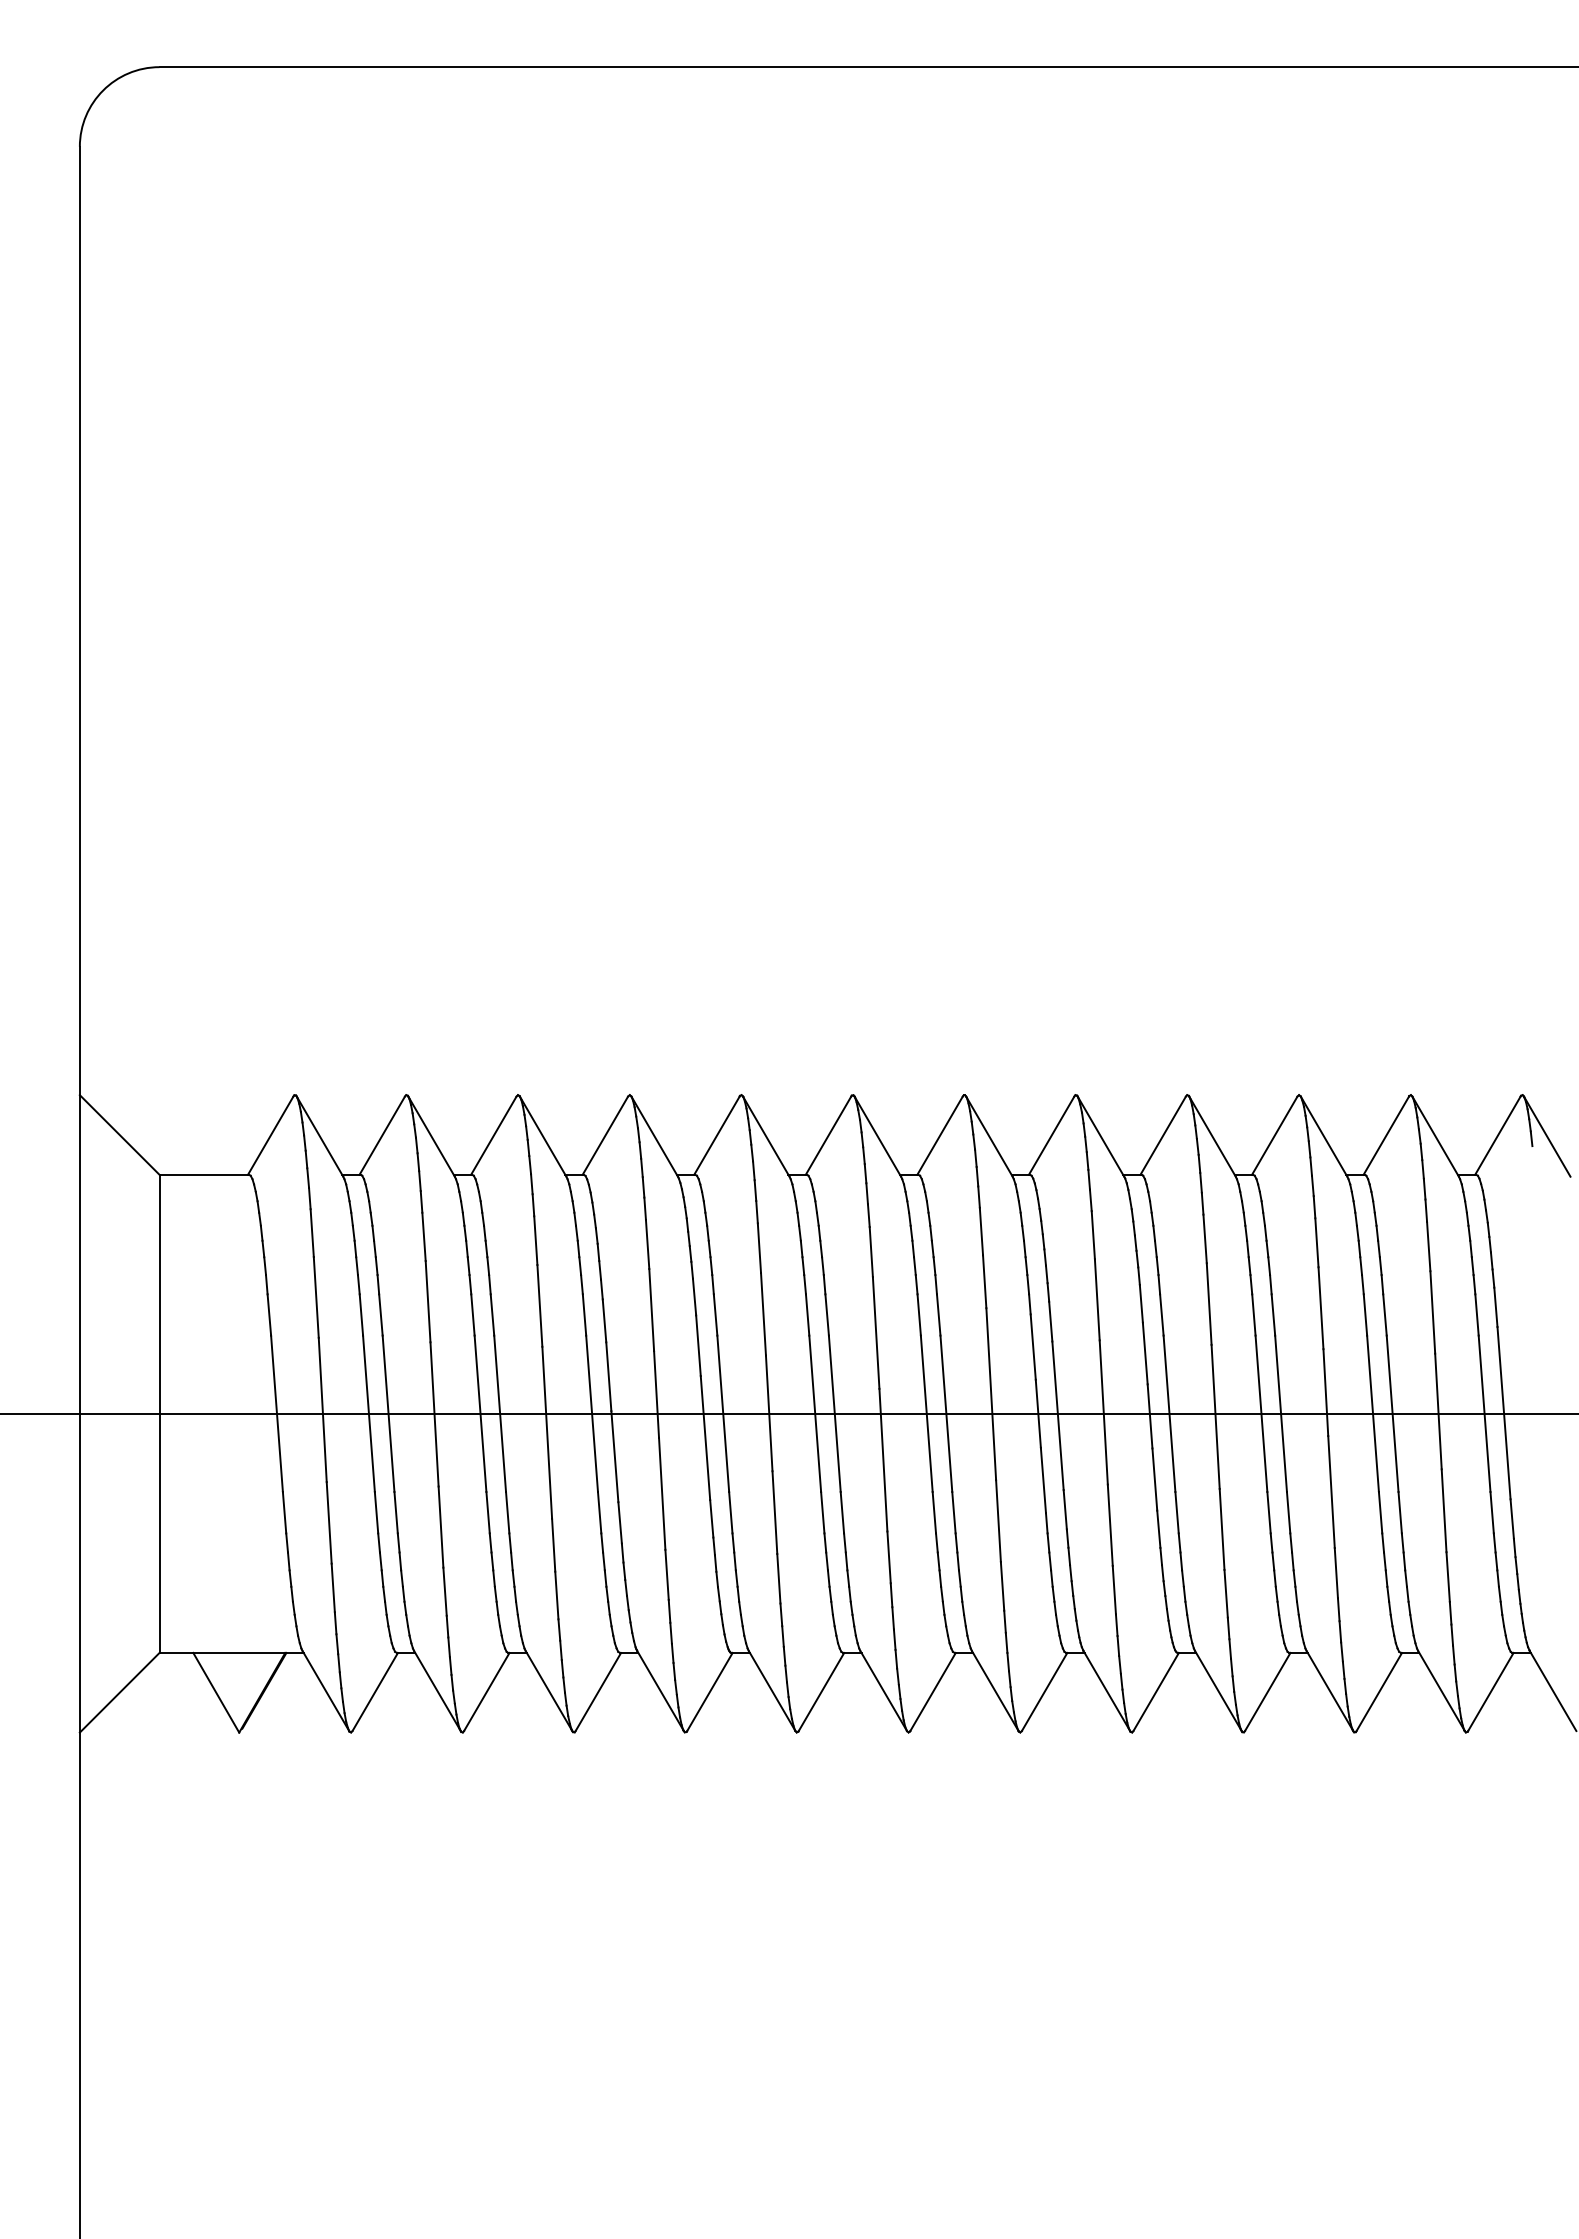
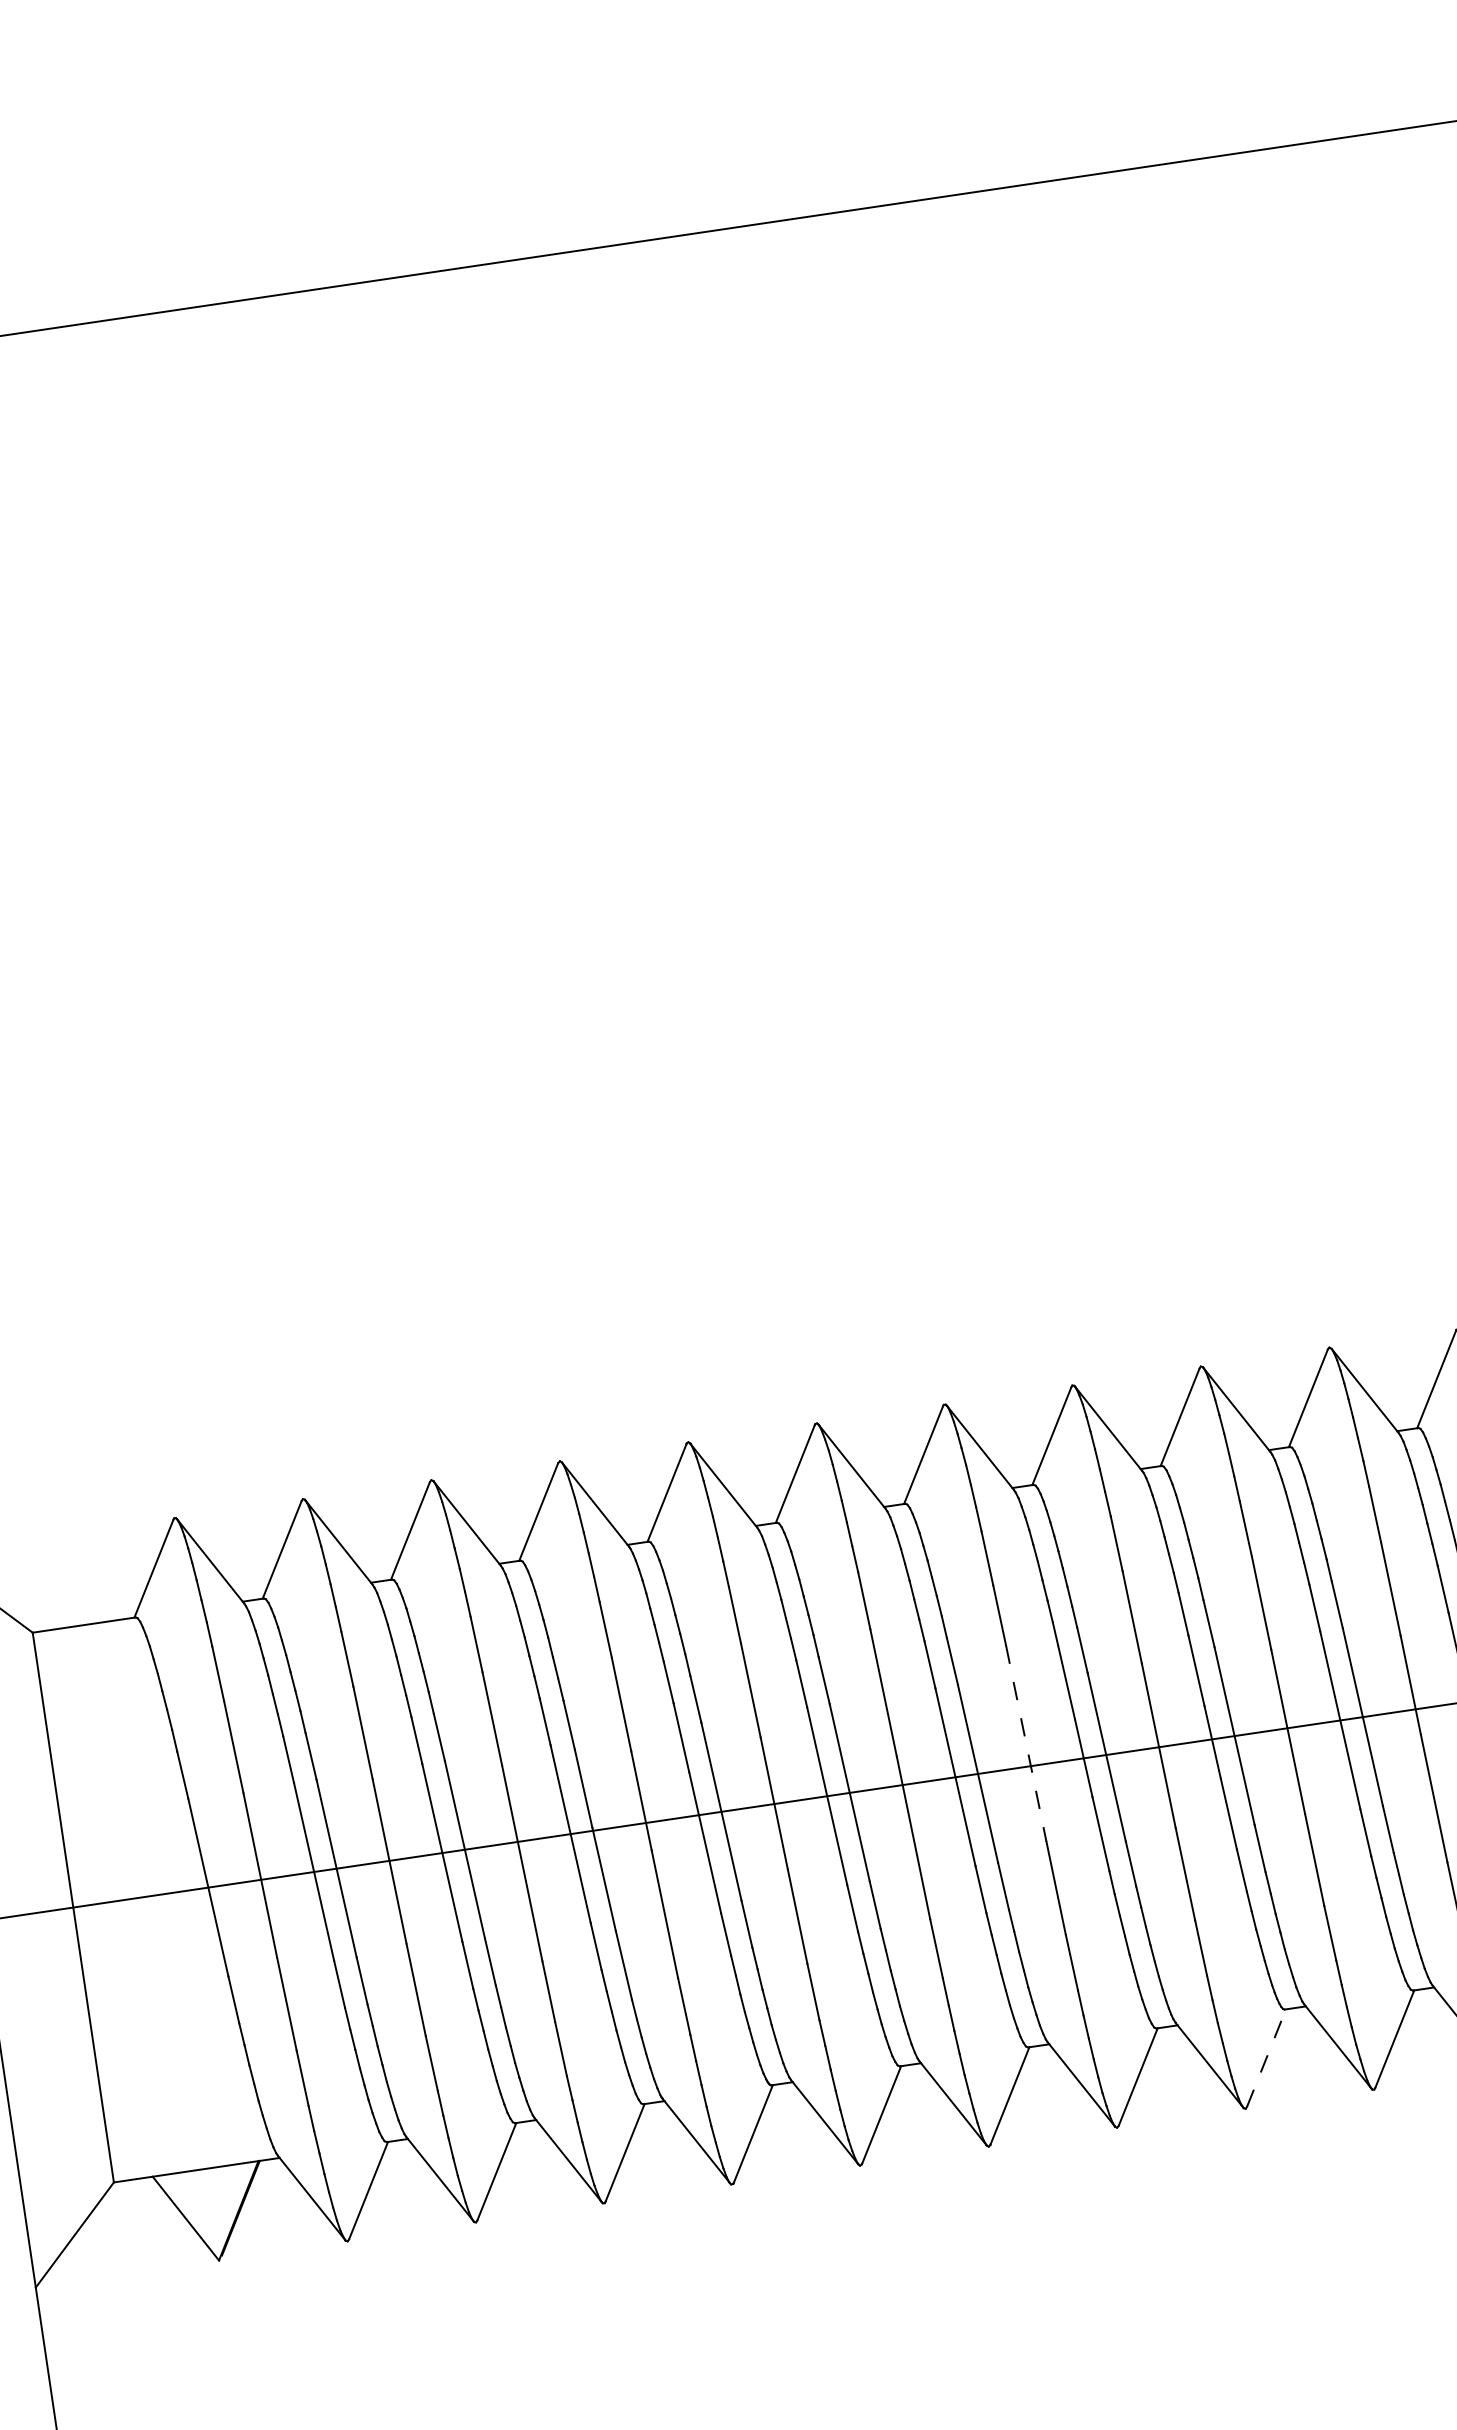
line: (991, 1394) -> (1026, 1744), solid -> dashed
line: (1156, 1691) -> (1266, 2057), solid -> dashed

